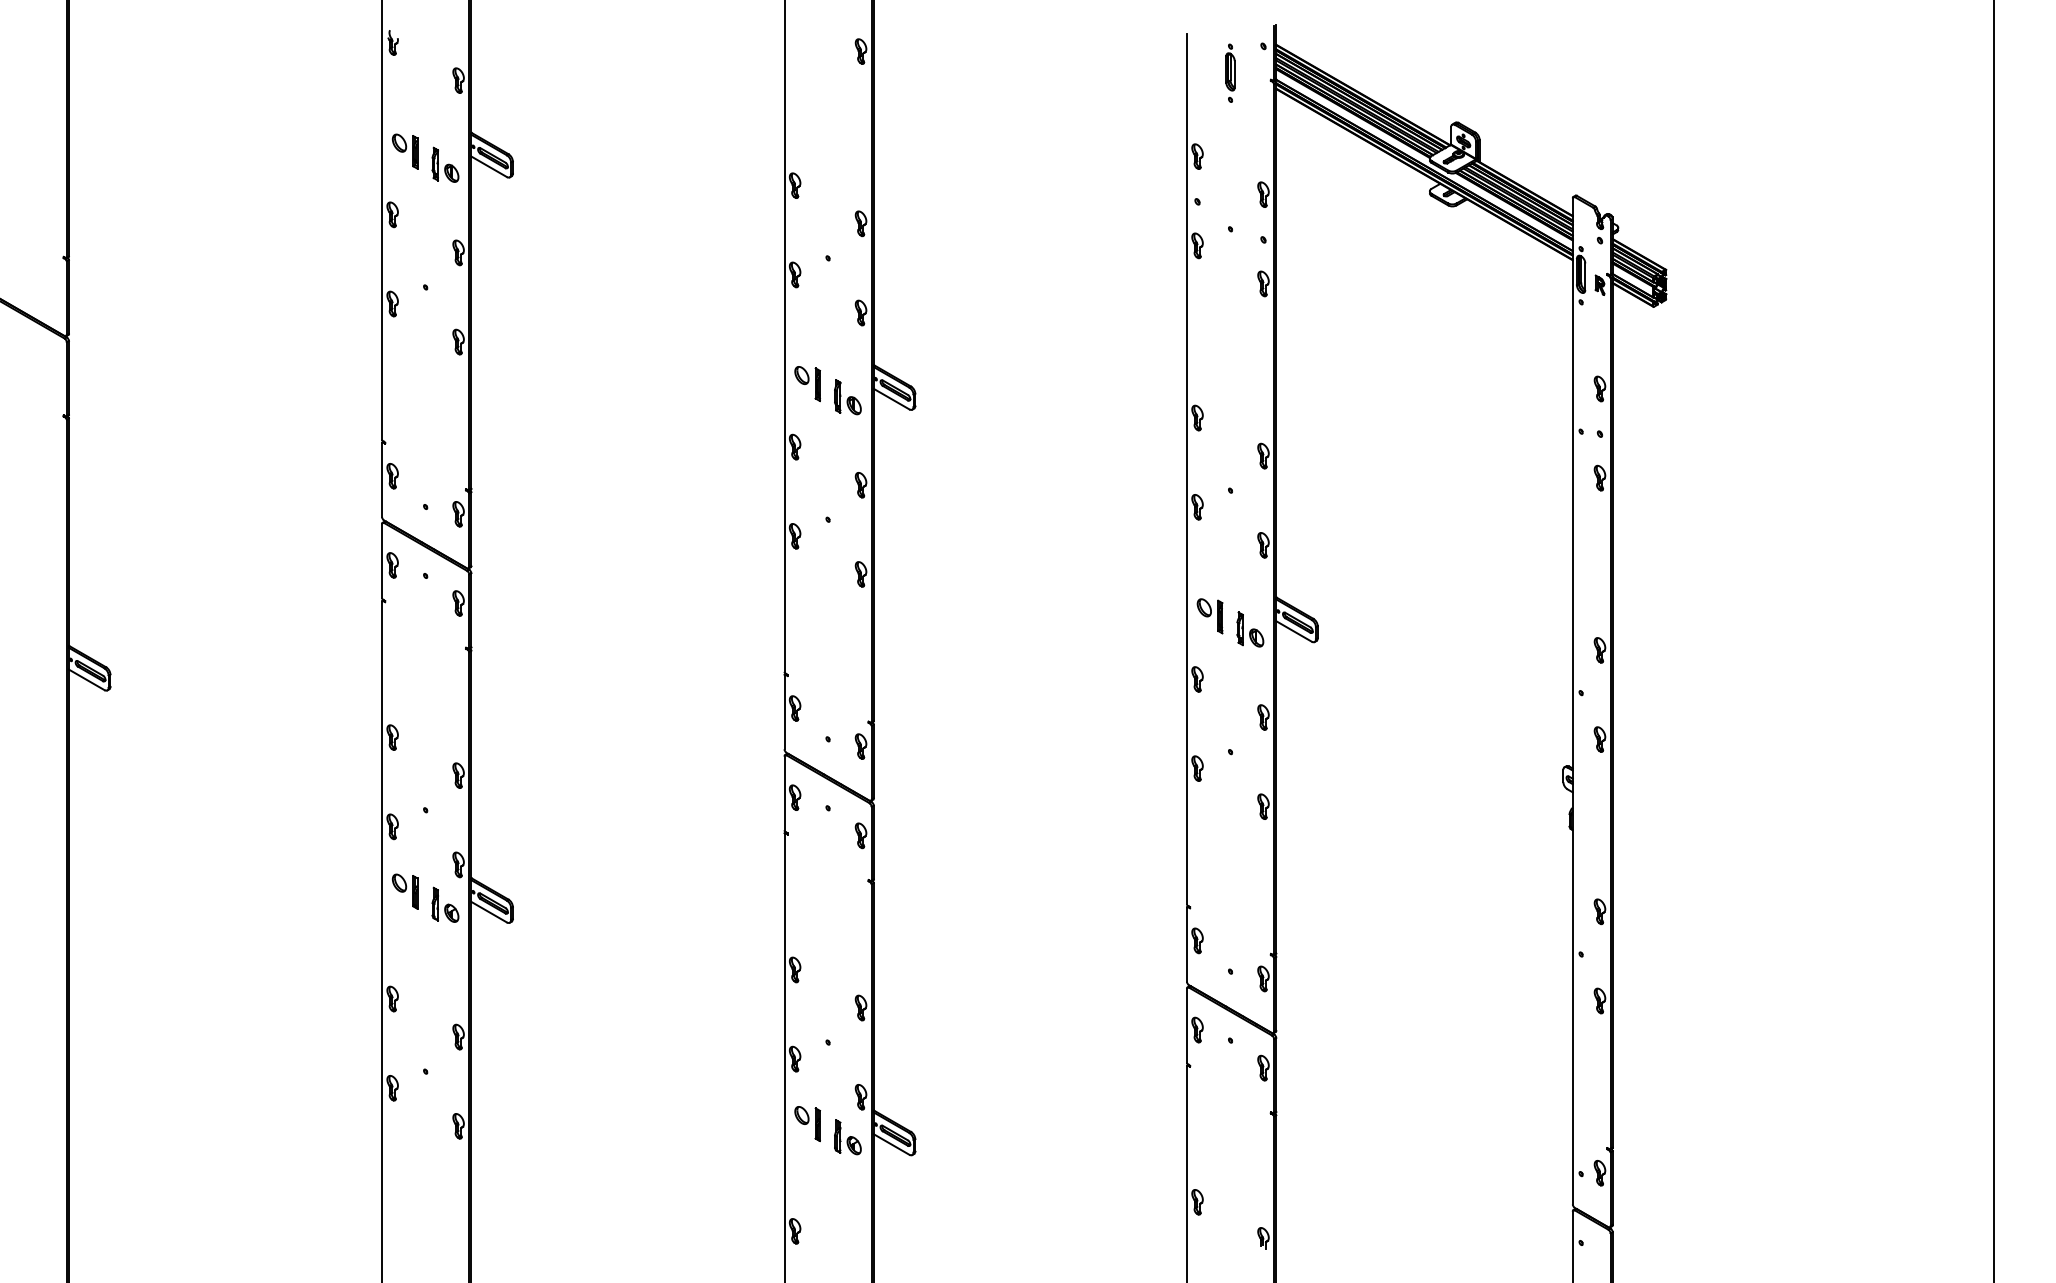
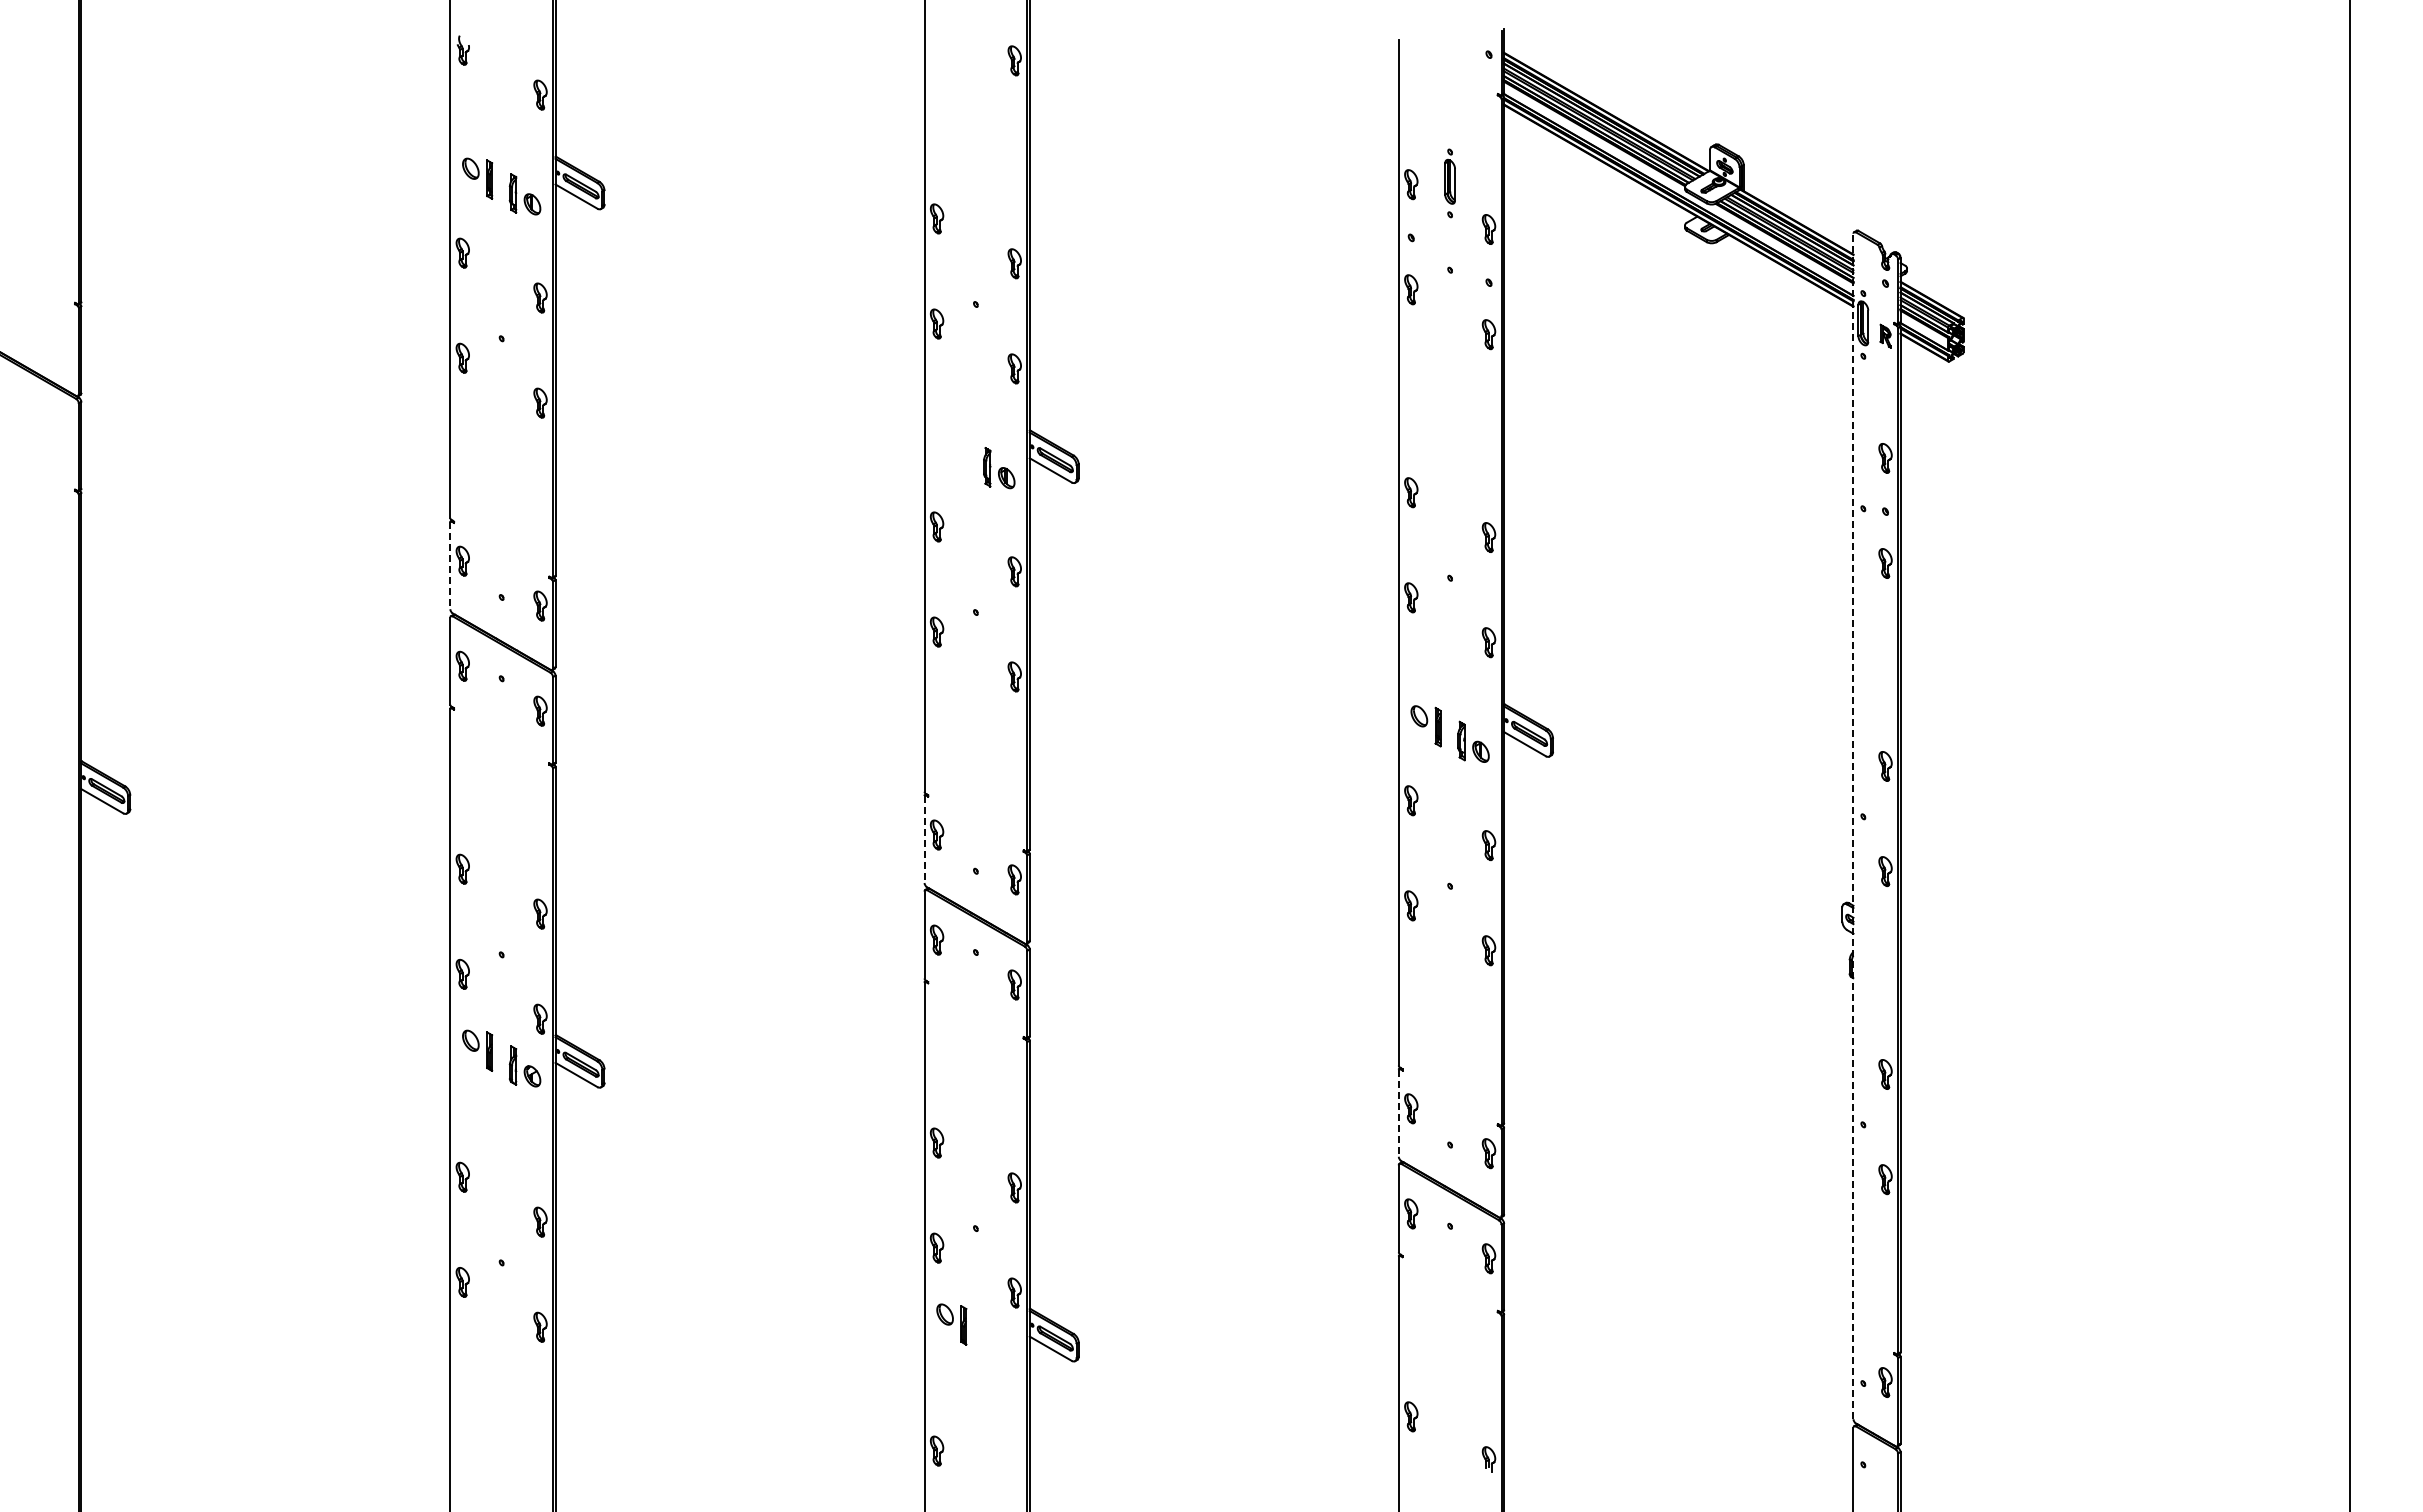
part: (1229, 73) -> (1449, 183), moved
part: (807, 383) -> (951, 452), removed
line: (382, 480) -> (450, 566), solid -> dashed
line: (1572, 701) -> (1853, 826), solid -> dashed
line: (784, 713) -> (924, 840), solid -> dashed
line: (1186, 944) -> (1398, 1113), solid -> dashed
part: (848, 1137) -> (999, 1340), removed

